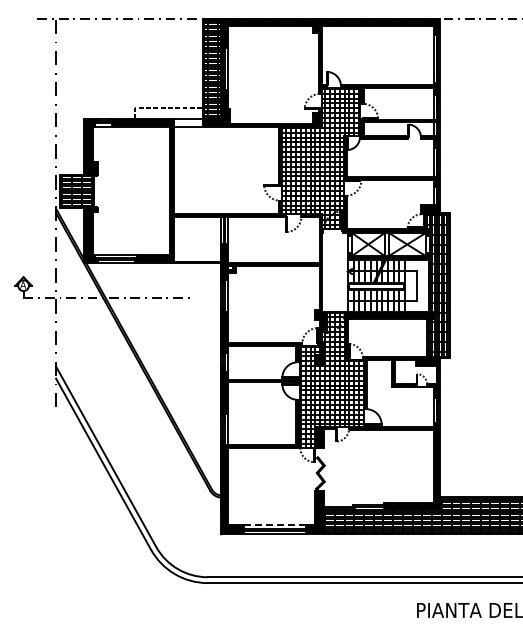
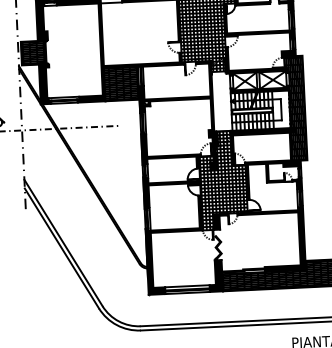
hatch: (196, 239) -> (121, 83), added
line: (275, 524) -> (187, 286), dashed -> solid

